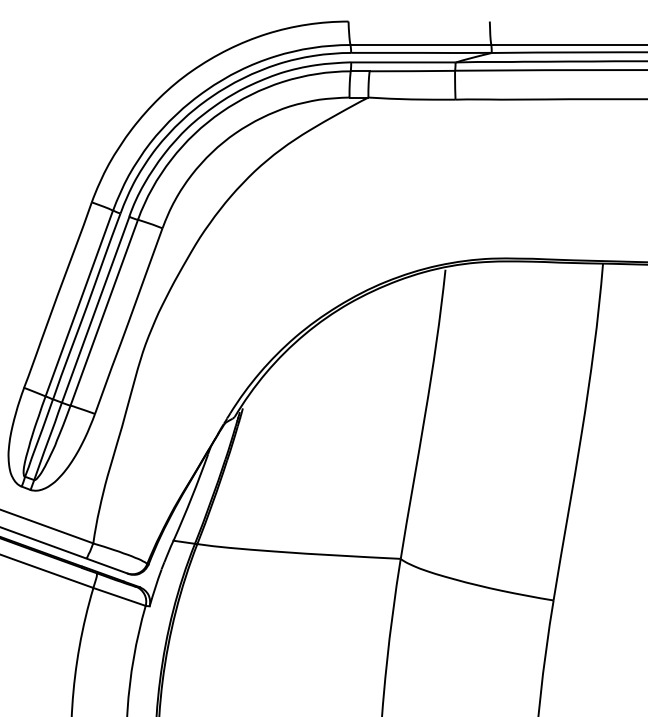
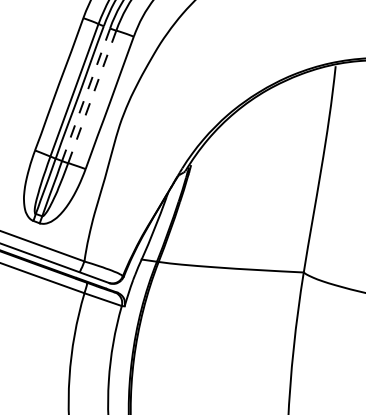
line: (95, 309) -> (86, 94), solid -> dashed
line: (104, 312) -> (92, 96), solid -> dashed

